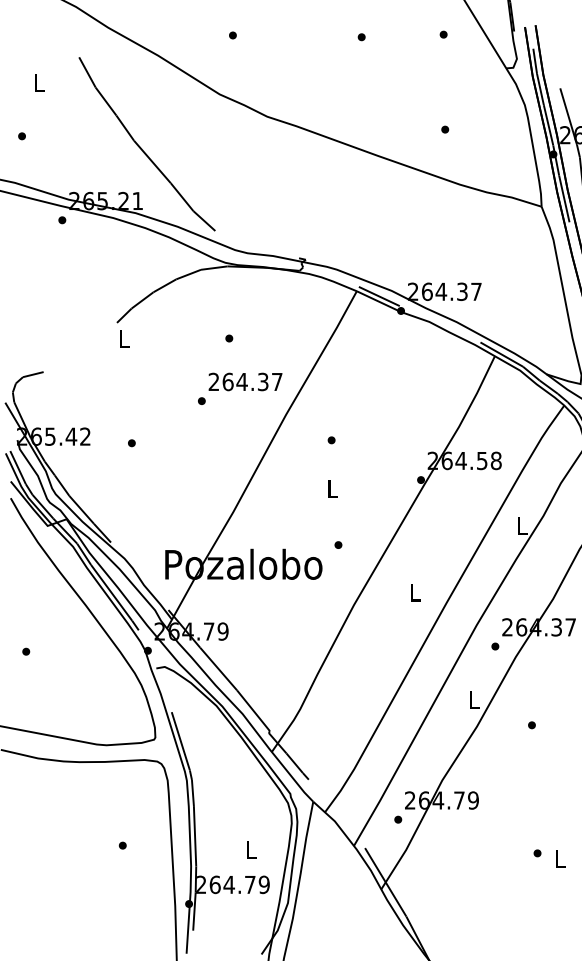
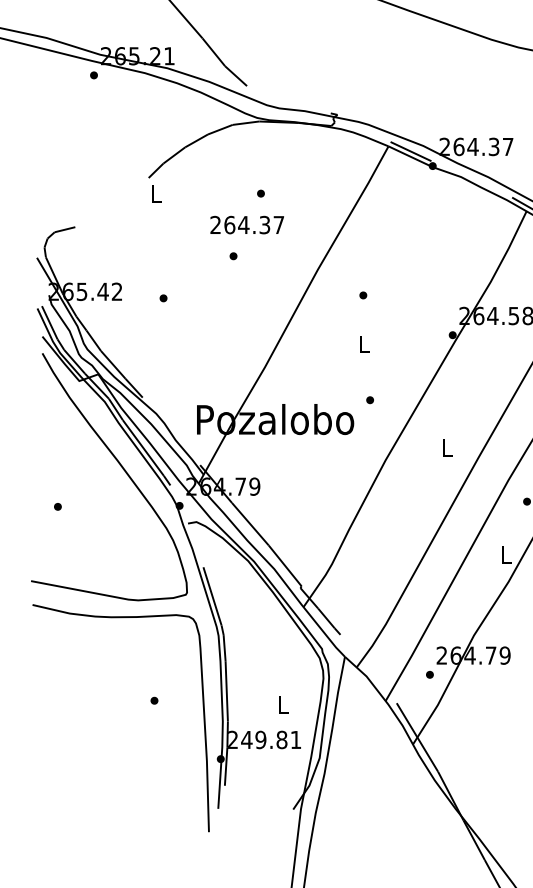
text: (245, 381) -> (247, 224), moved
text: (239, 884) -> (271, 739), 264.79 -> 249.81

